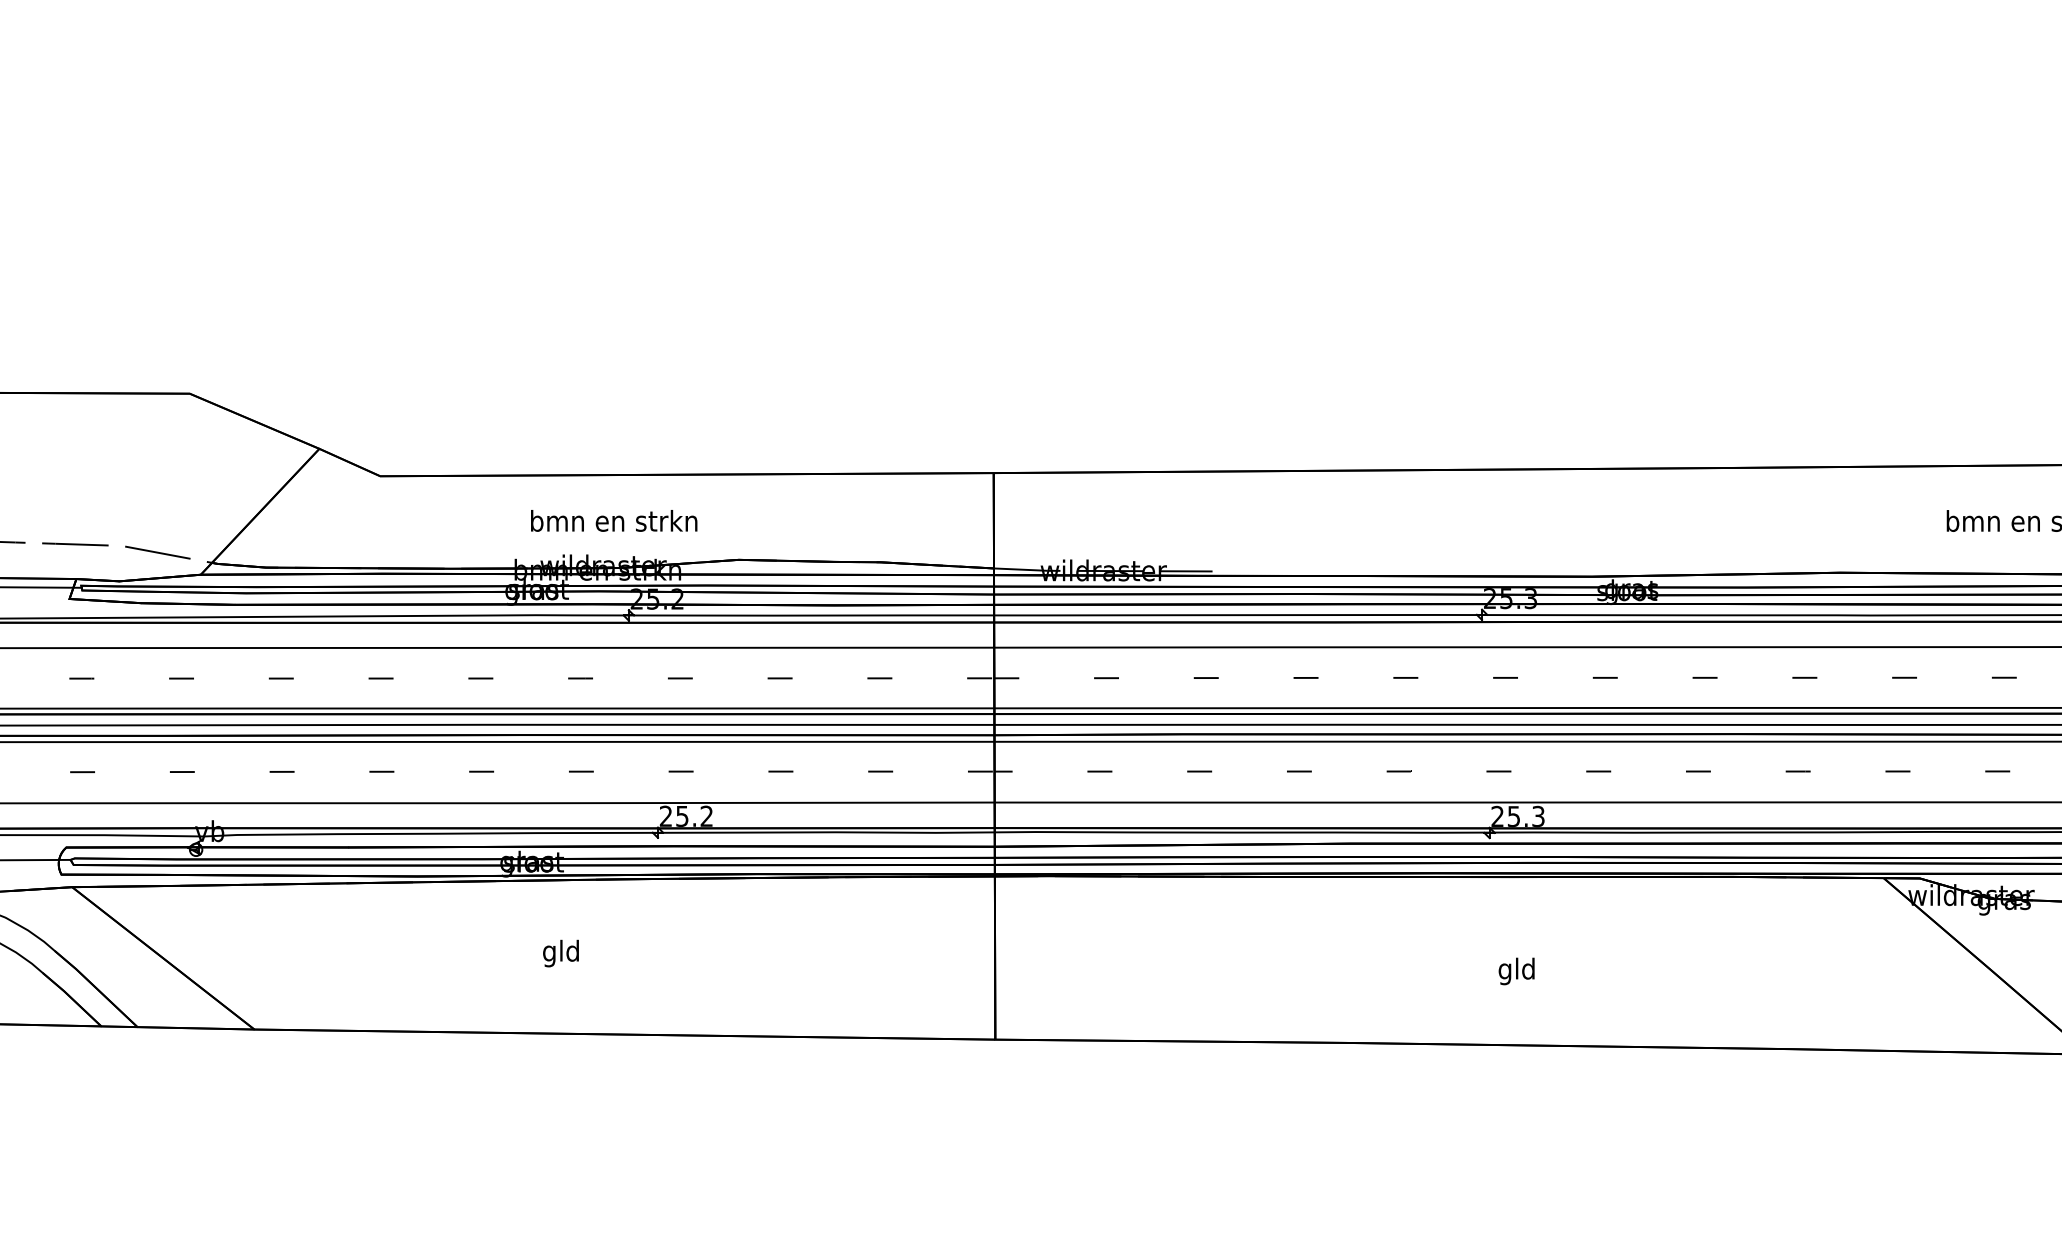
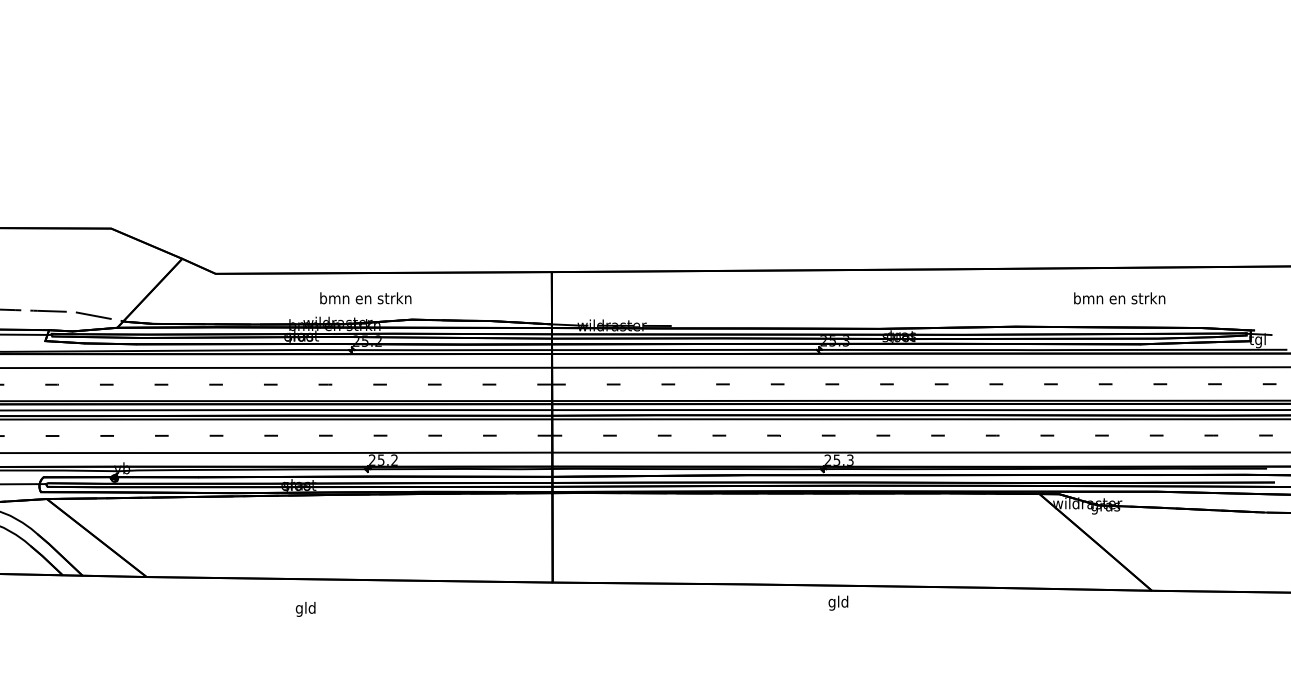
text: (613, 521) -> (365, 298), moved
text: (560, 953) -> (305, 609), moved
text: (1516, 970) -> (838, 602), moved

